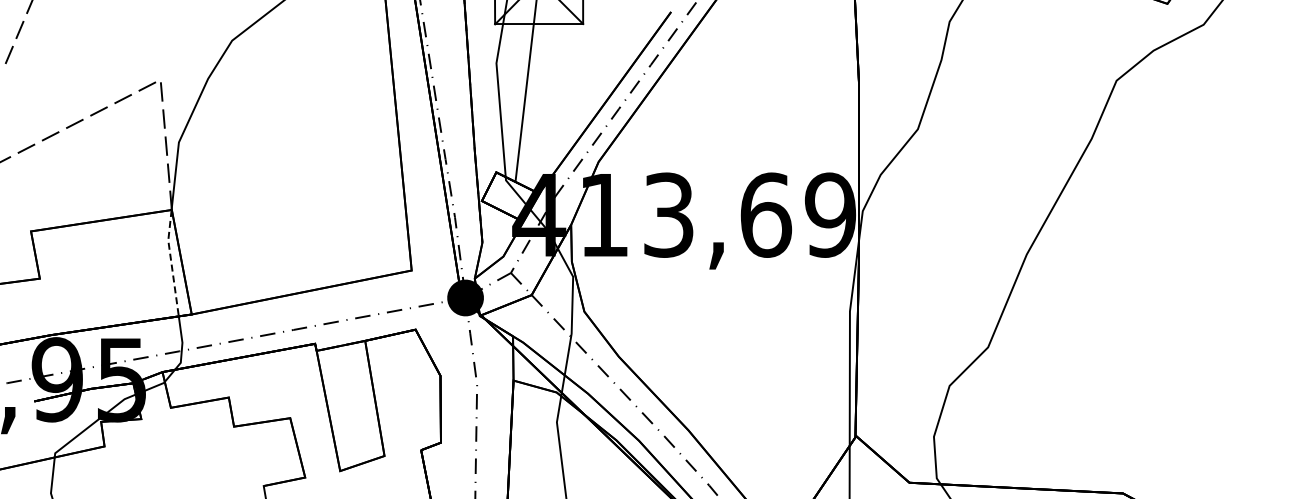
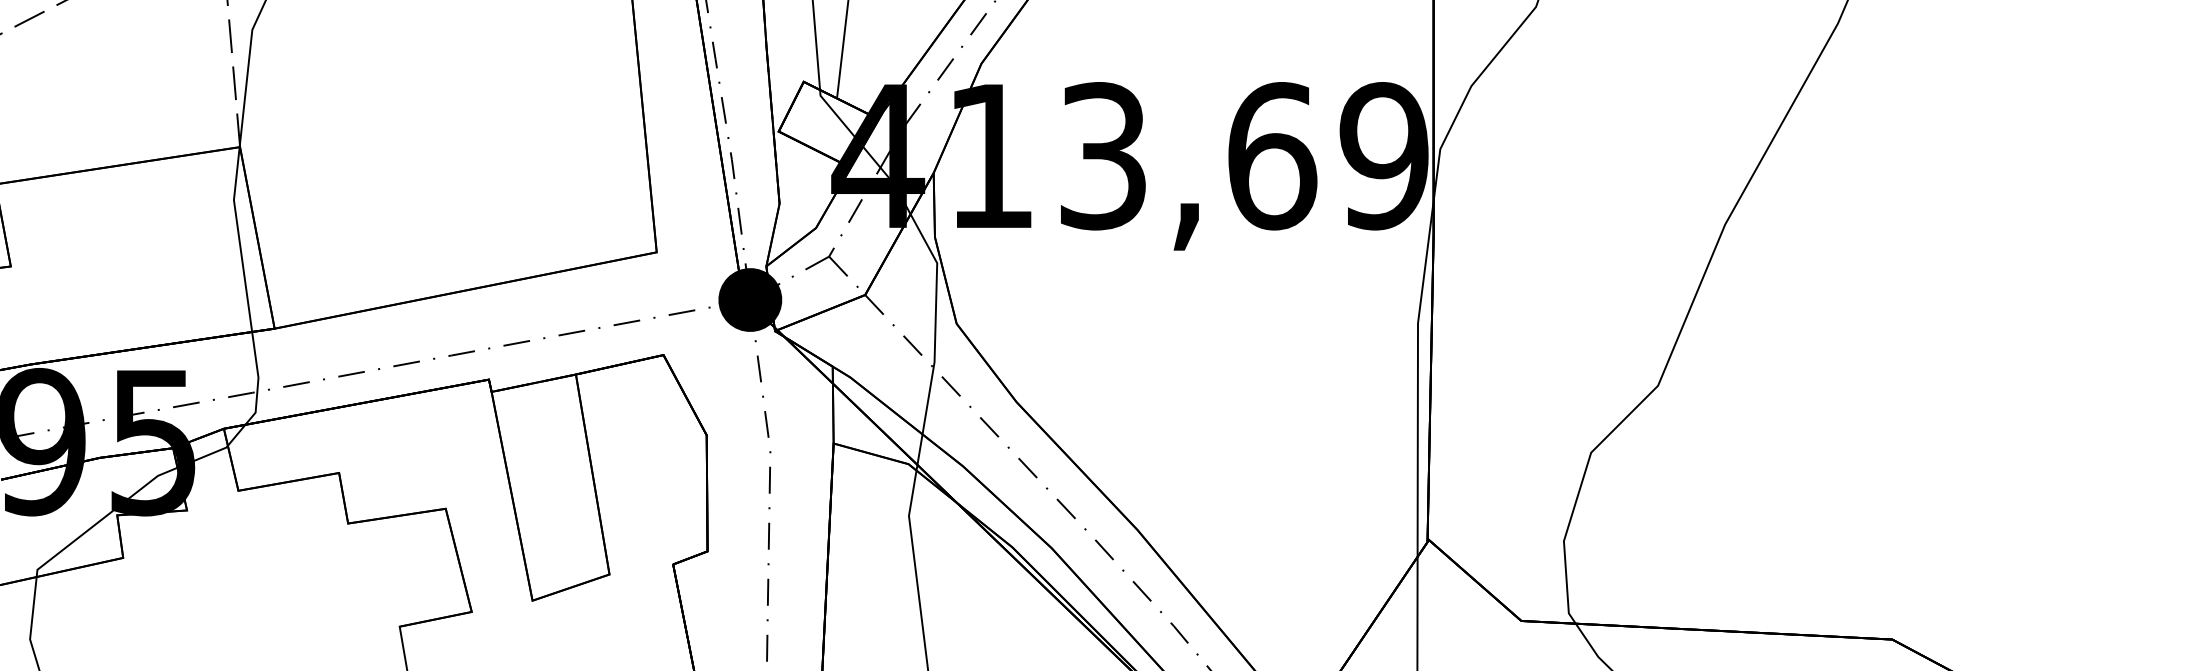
line: (171, 263) -> (239, 240), dashed -> solid

